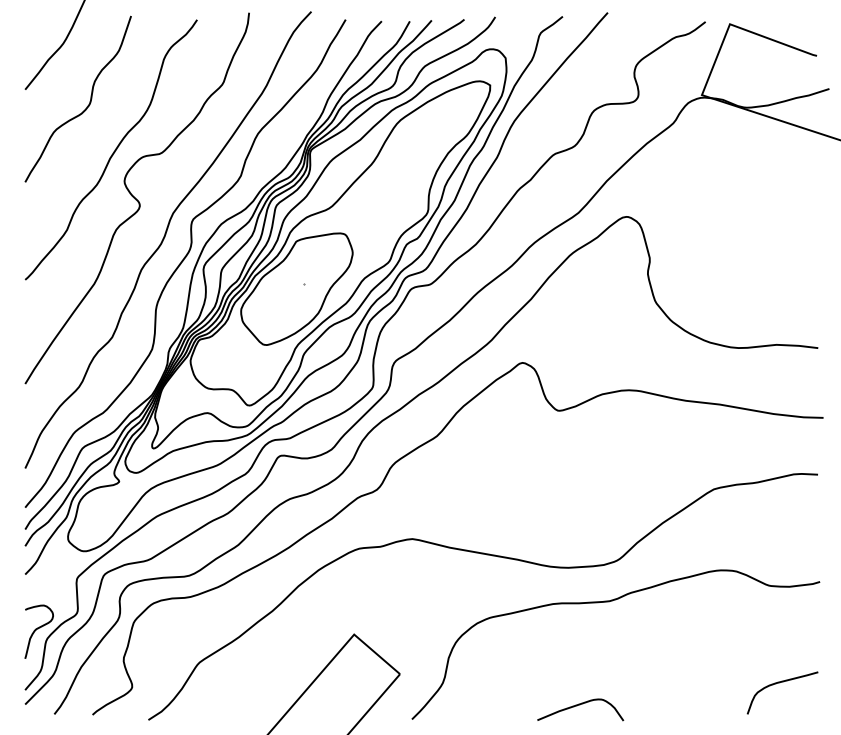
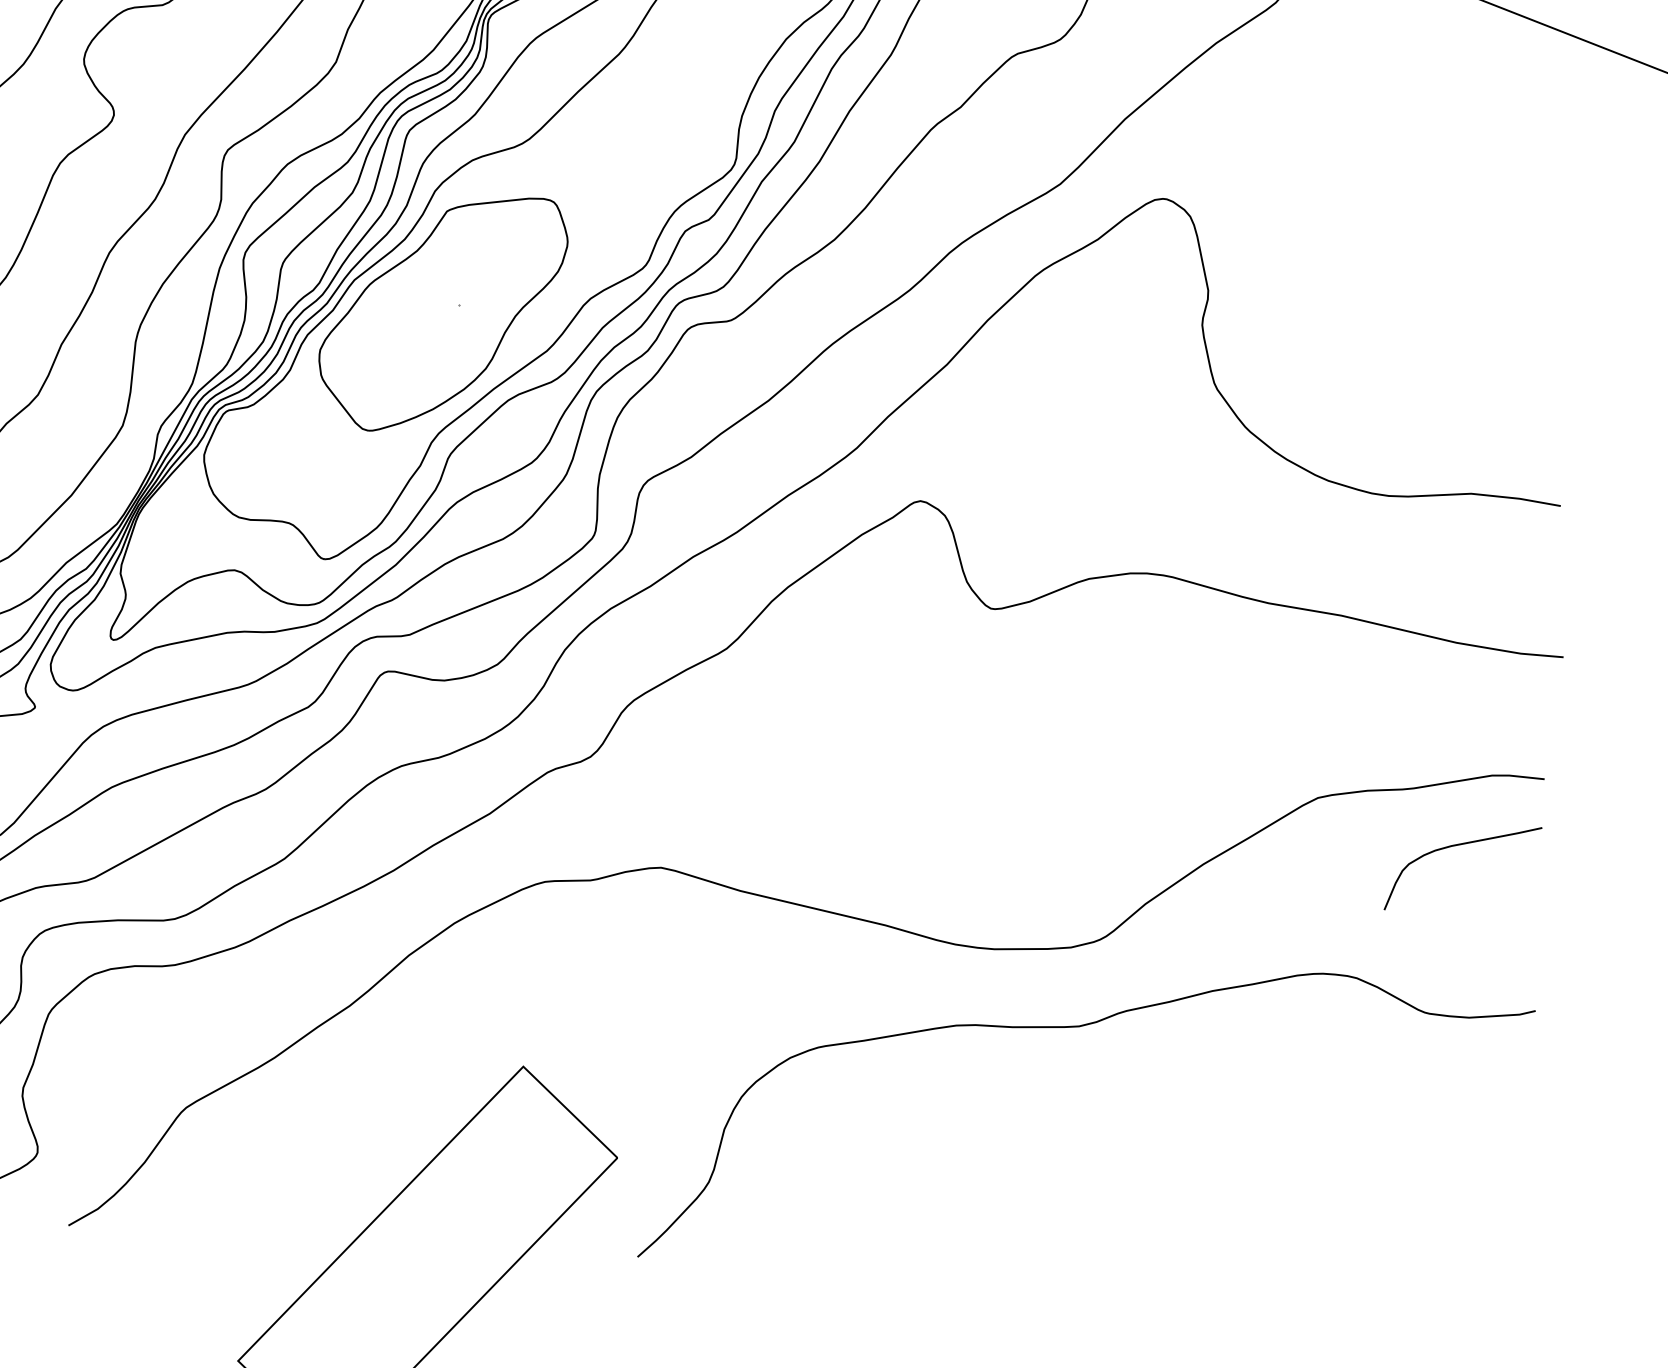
curve: (779, 683) -> (1457, 847), moved
curve: (580, 705) -> (1003, 1247), removed

